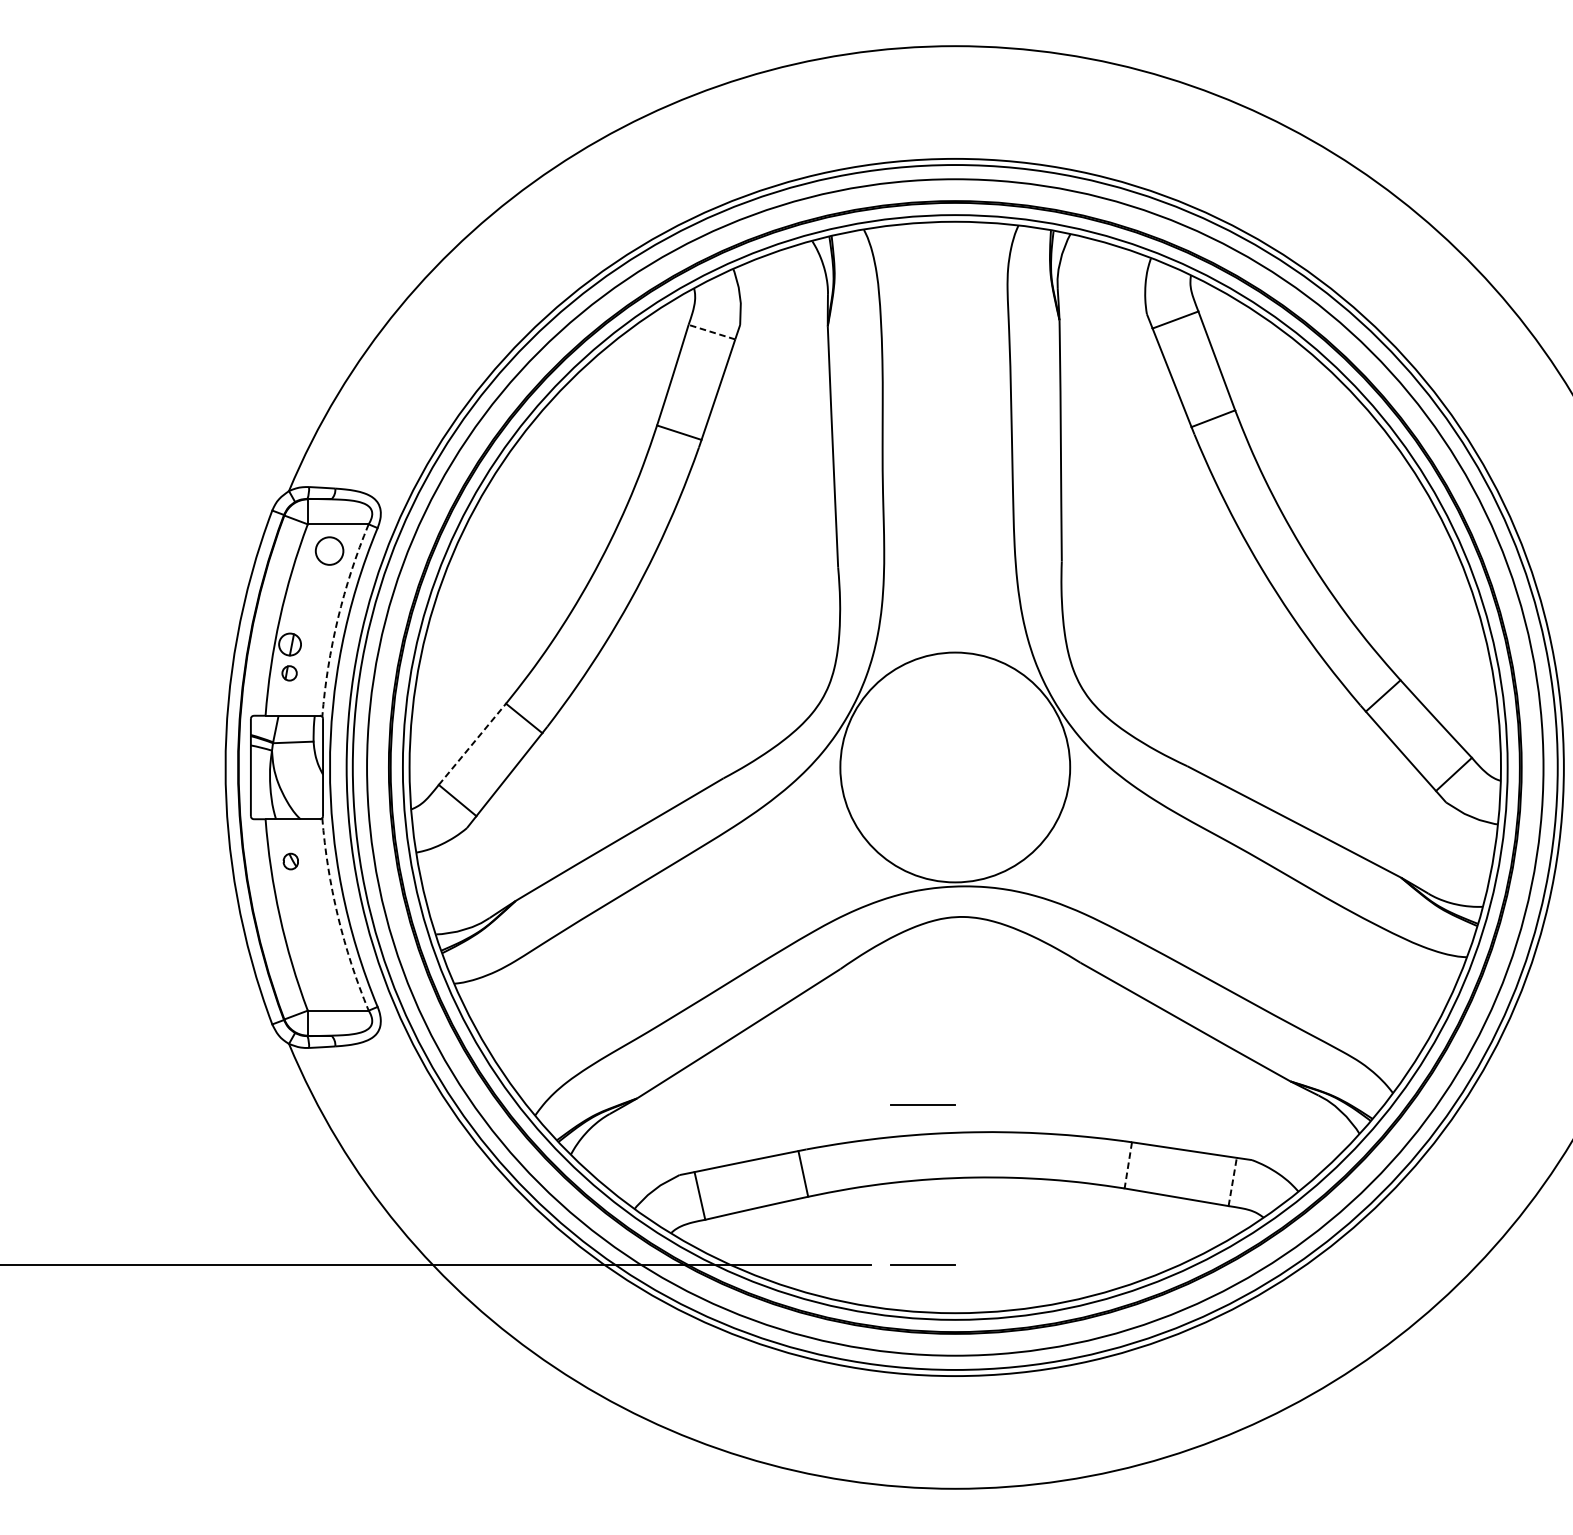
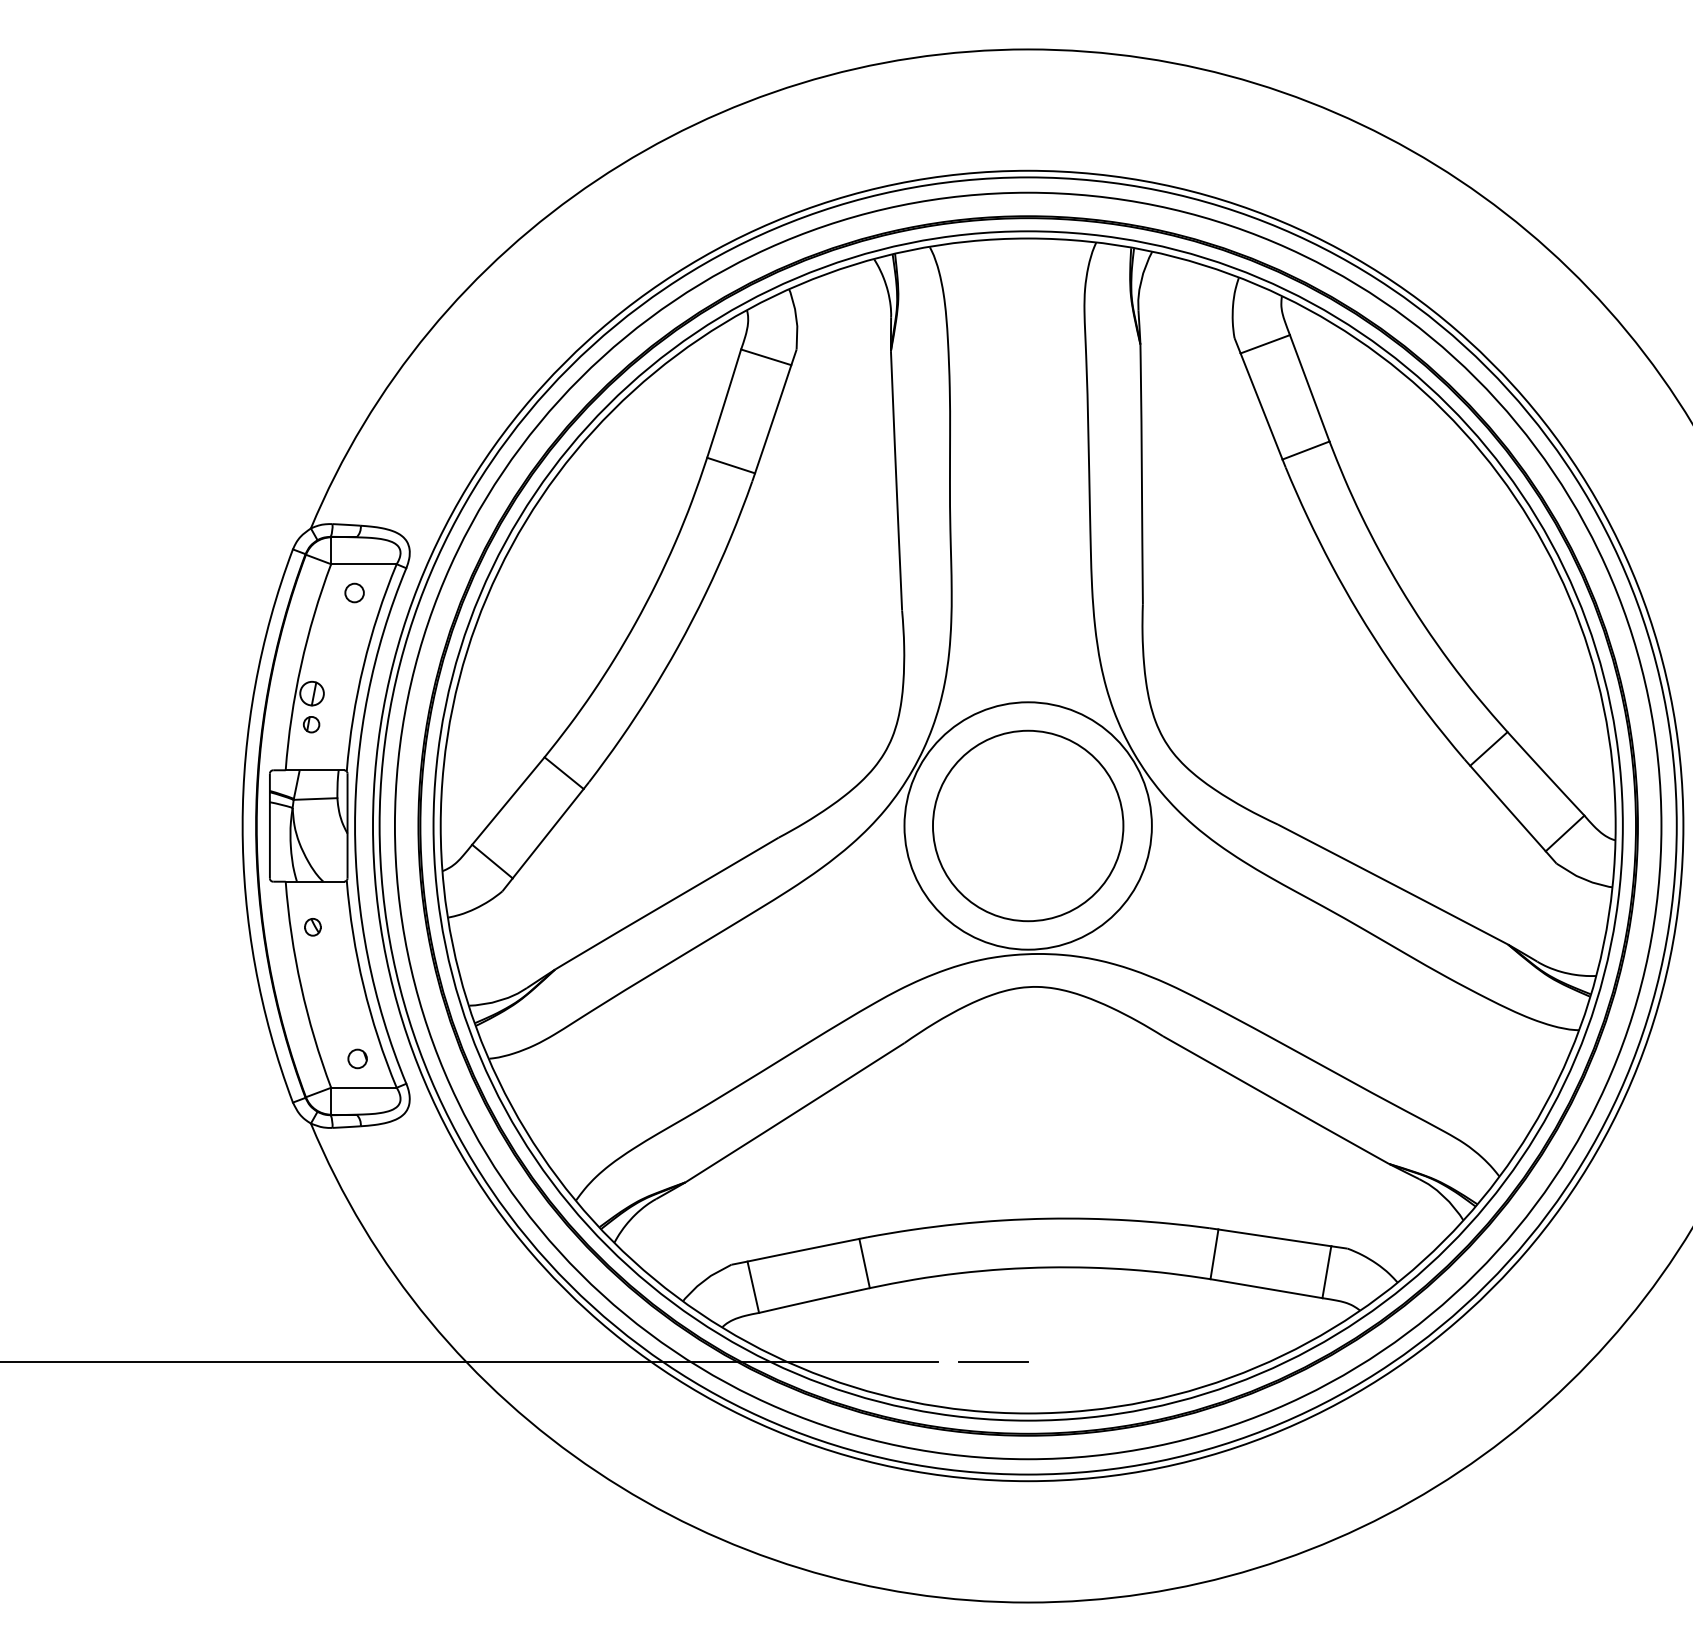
line: (711, 332) -> (765, 357), dashed -> solid
circle: (329, 550) -> (354, 592), size x0.62
arc: (337, 618) -> (363, 665), dashed -> solid
line: (472, 744) -> (508, 801), dashed -> solid
circle: (955, 767) -> (1028, 825), added
arc: (337, 916) -> (363, 986), dashed -> solid
part: (332, 983) -> (357, 1058), added
line: (923, 1104) -> (993, 1188), removed
line: (1128, 1165) -> (1214, 1254), dashed -> solid
line: (1232, 1181) -> (1326, 1271), dashed -> solid

